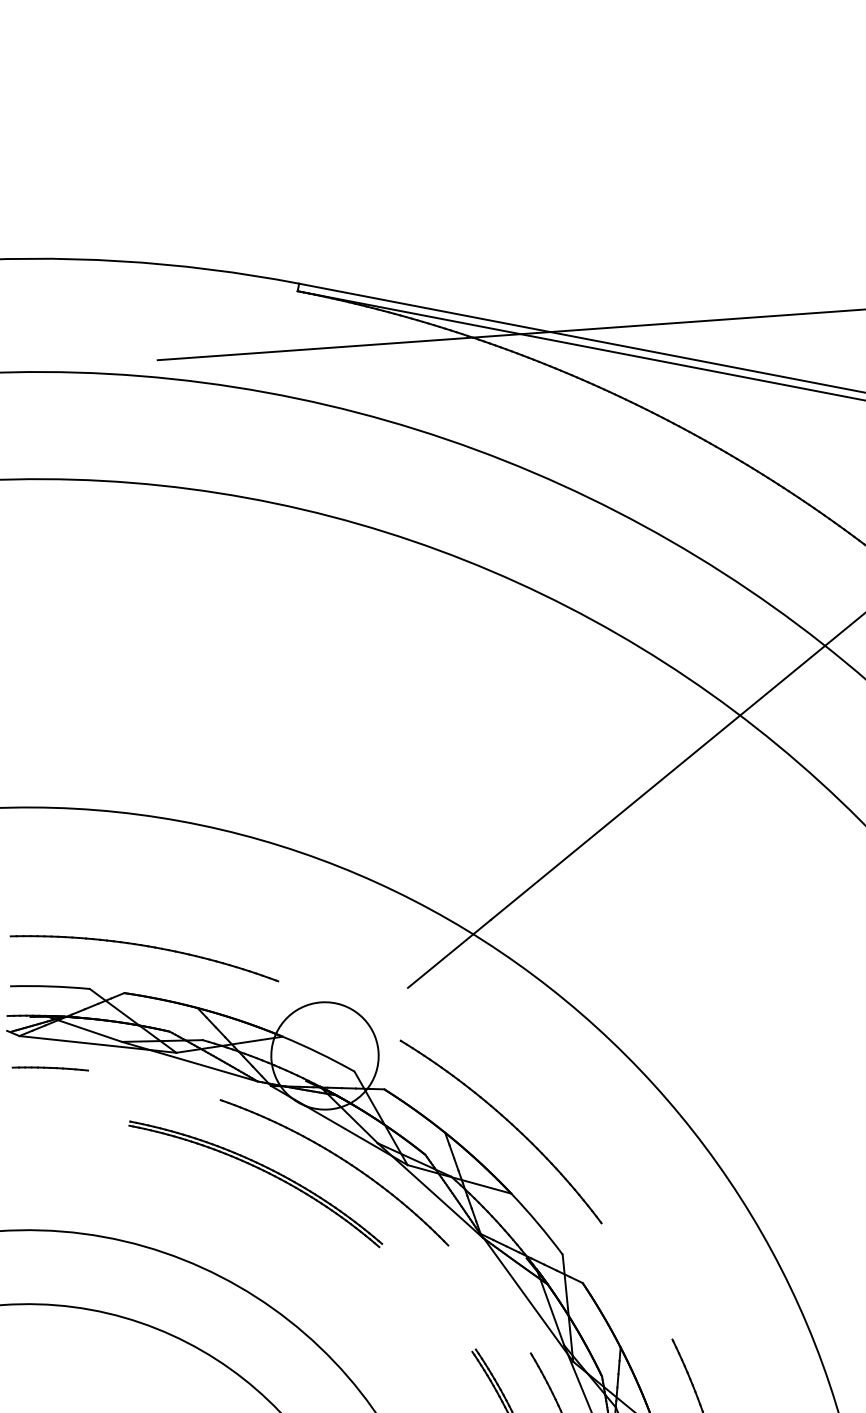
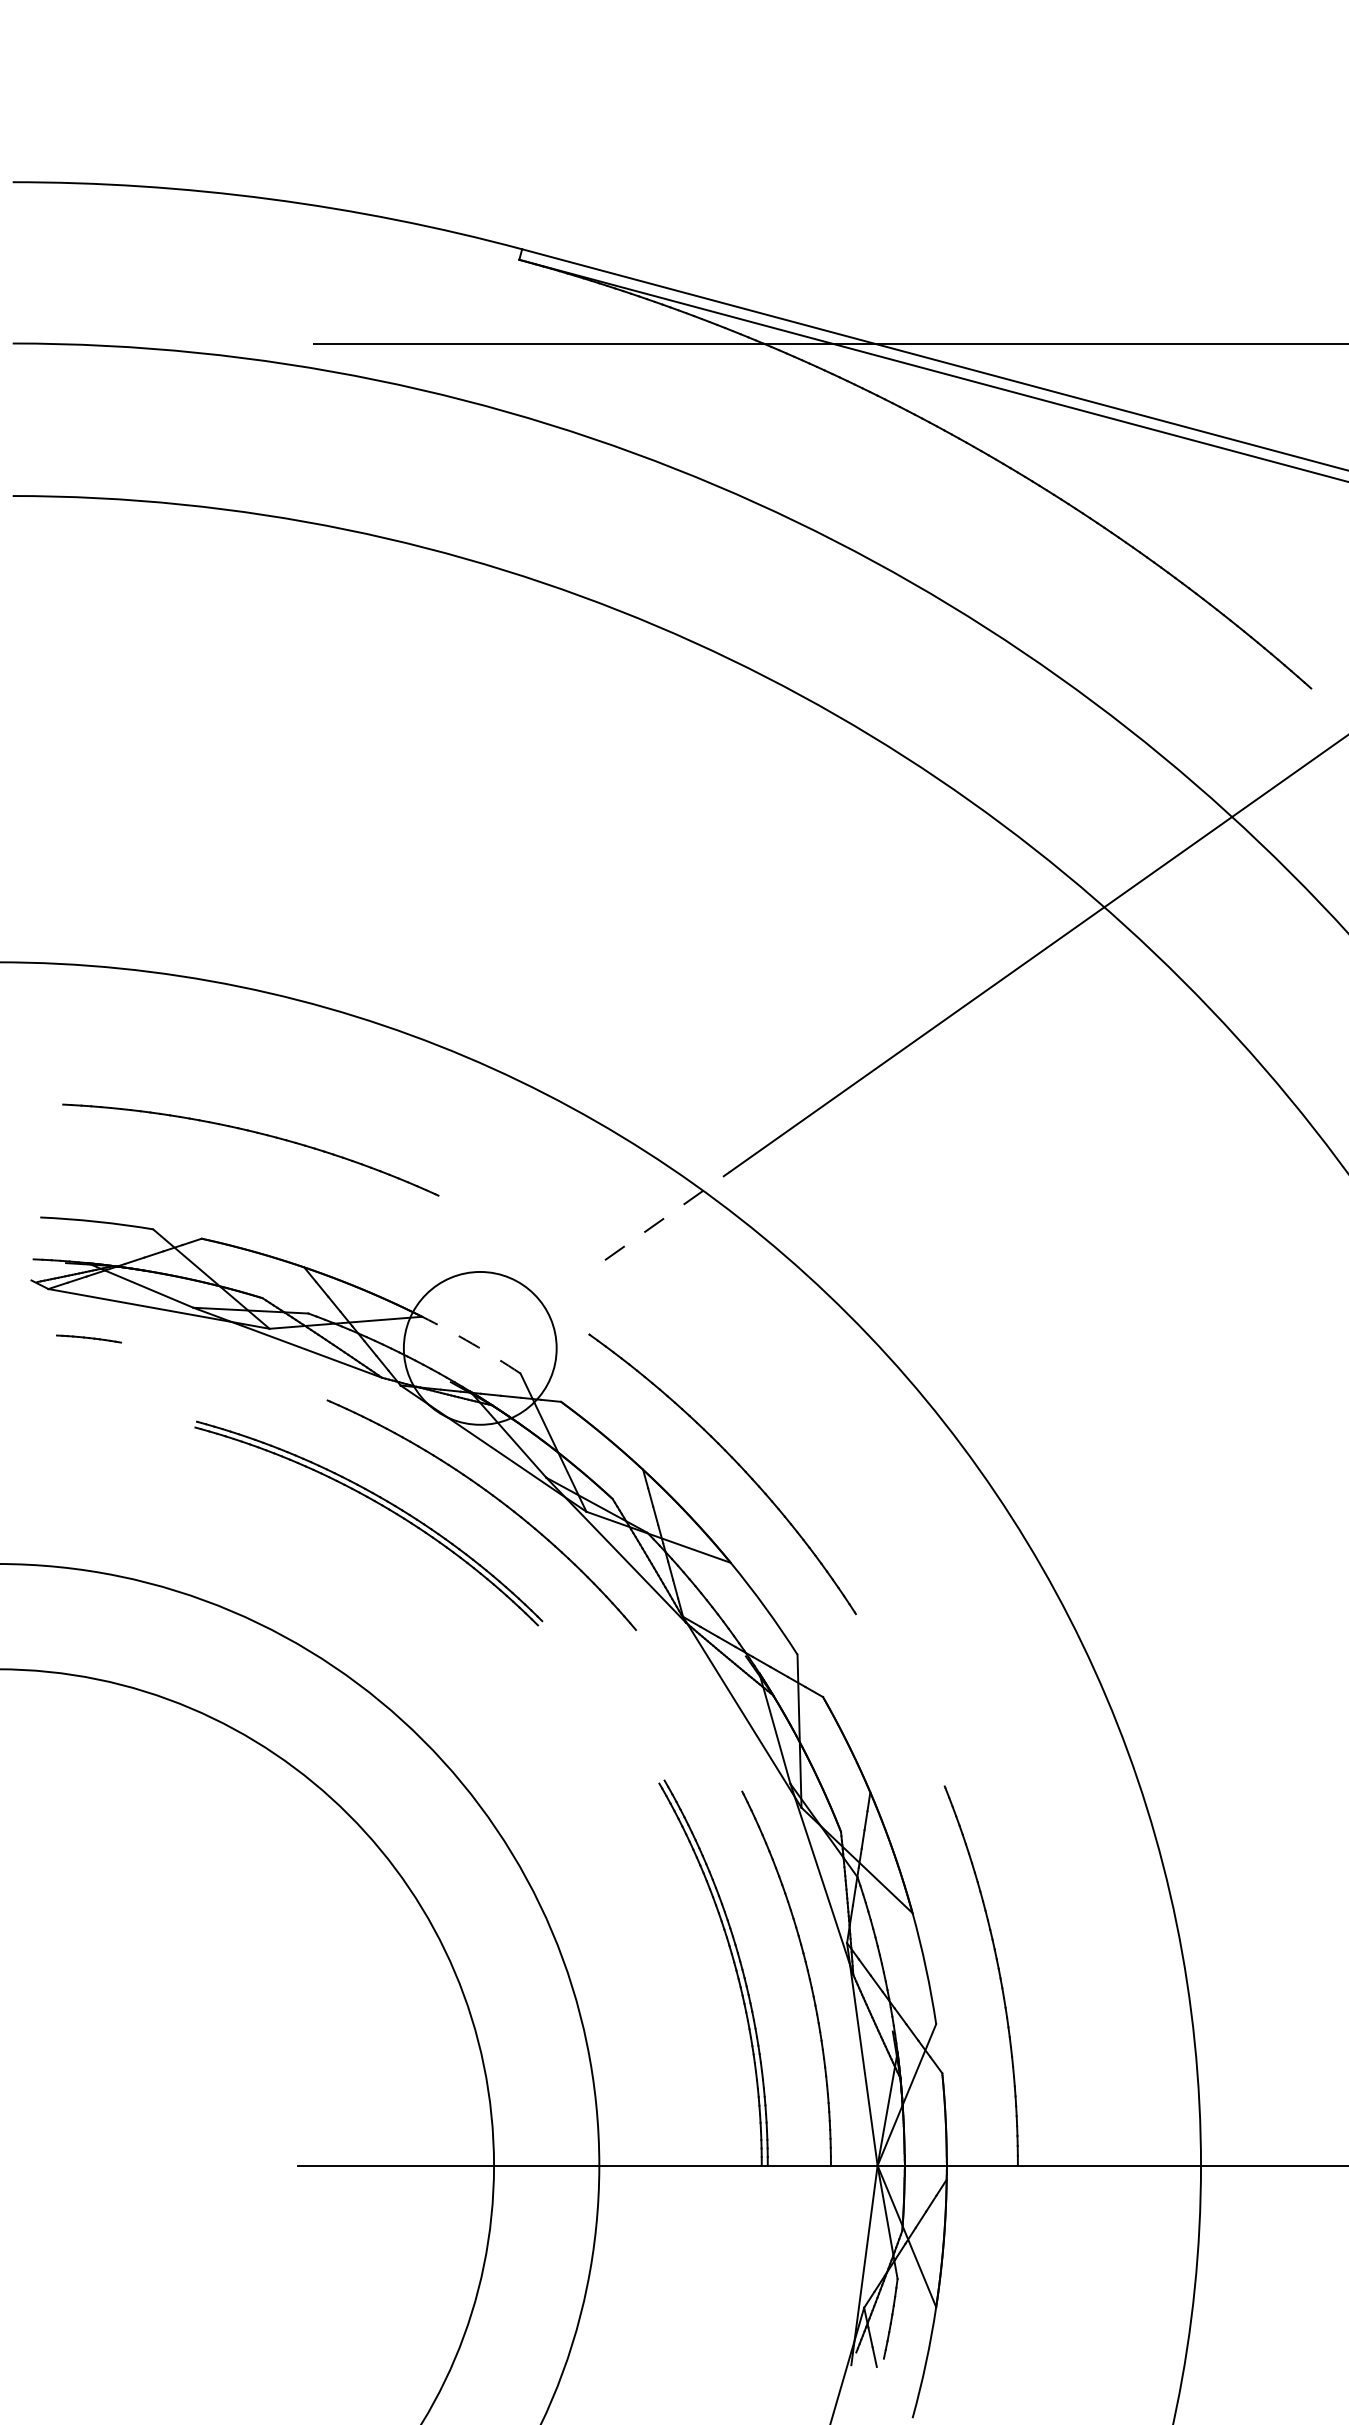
part: (146, 946) -> (255, 1133), moved
line: (449, 953) -> (667, 1215), solid -> dashed
arc: (319, 1052) -> (472, 1343), solid -> dashed
part: (50, 1068) -> (88, 1338), size x0.6

